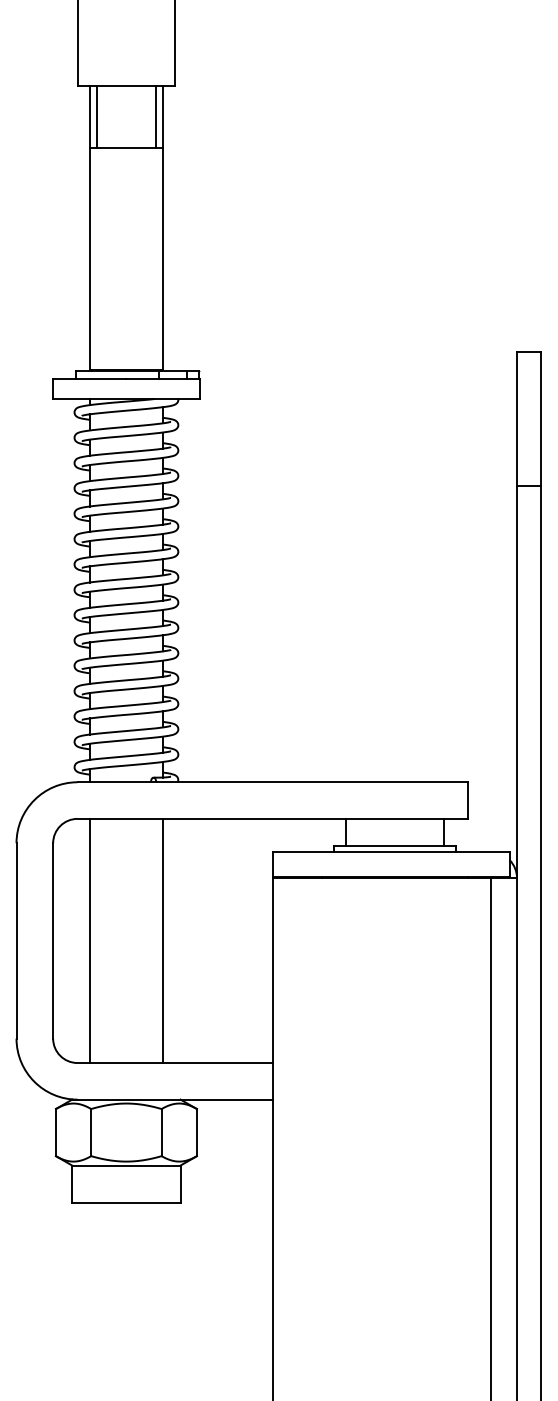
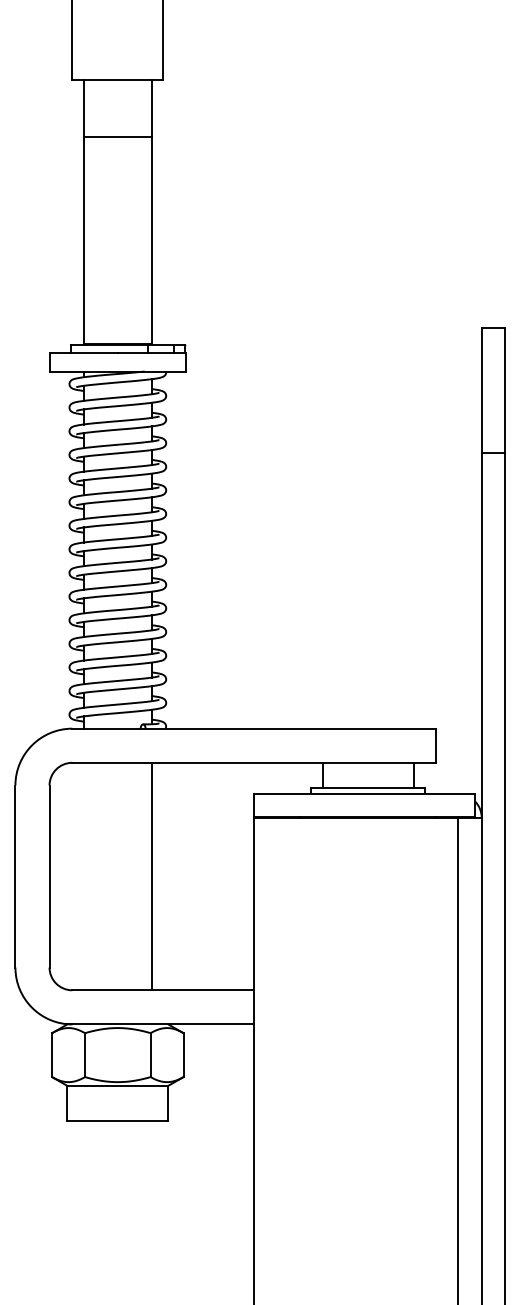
line: (97, 116) -> (90, 108), removed
line: (155, 116) -> (144, 108), removed
line: (89, 940) -> (83, 876), removed

